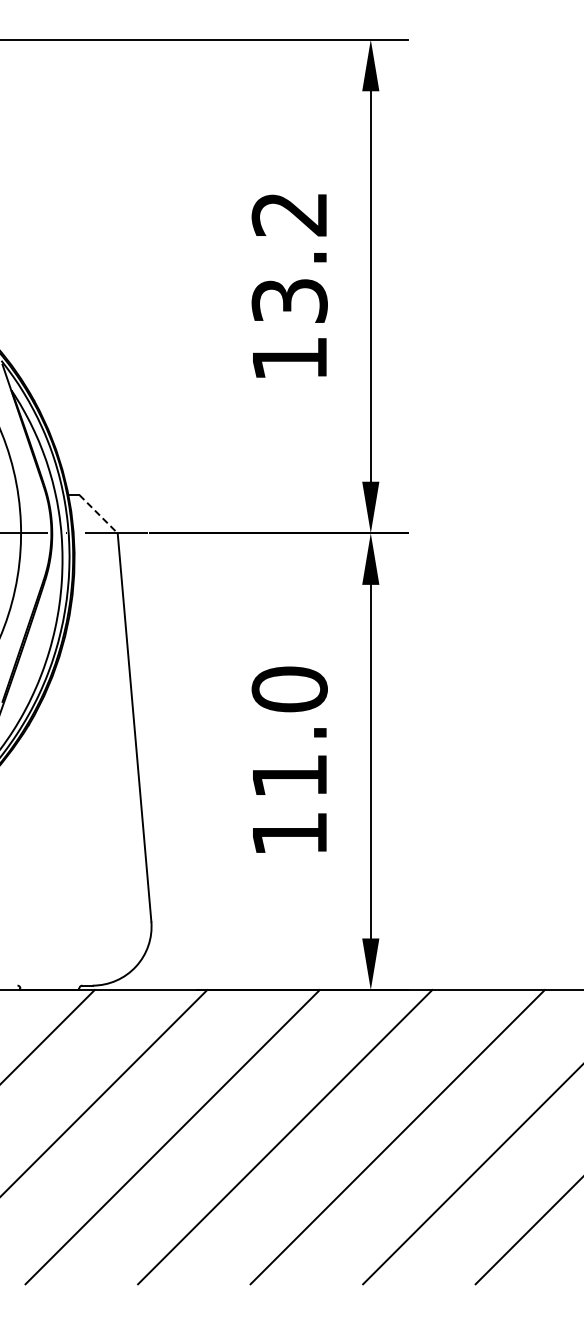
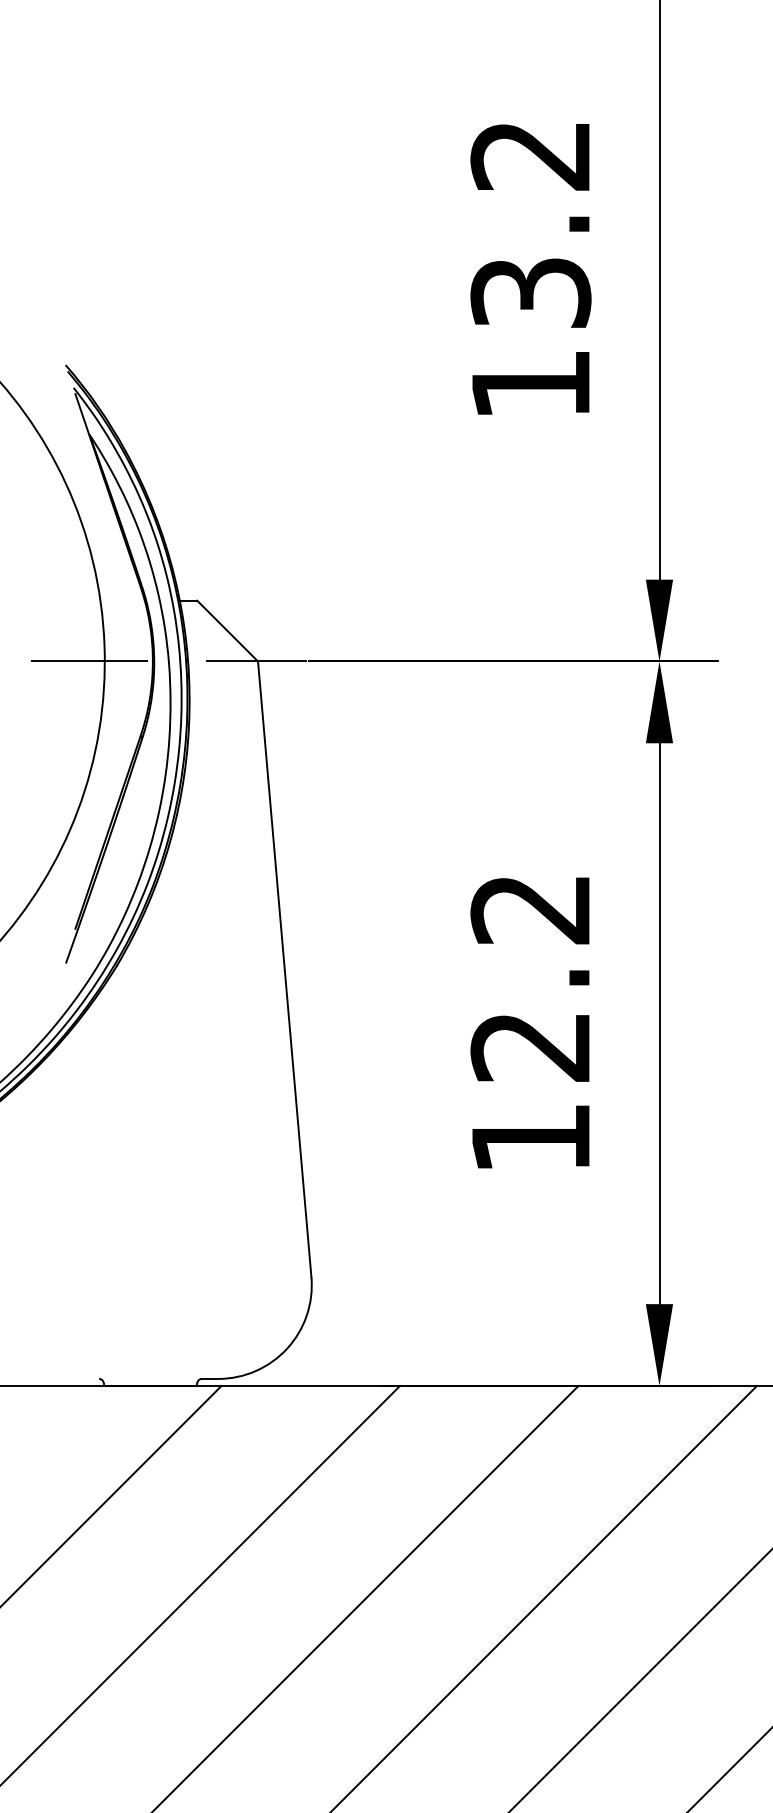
line: (98, 514) -> (227, 631), dashed -> solid
text: (289, 732) -> (530, 977), 11.0 -> 12.2

